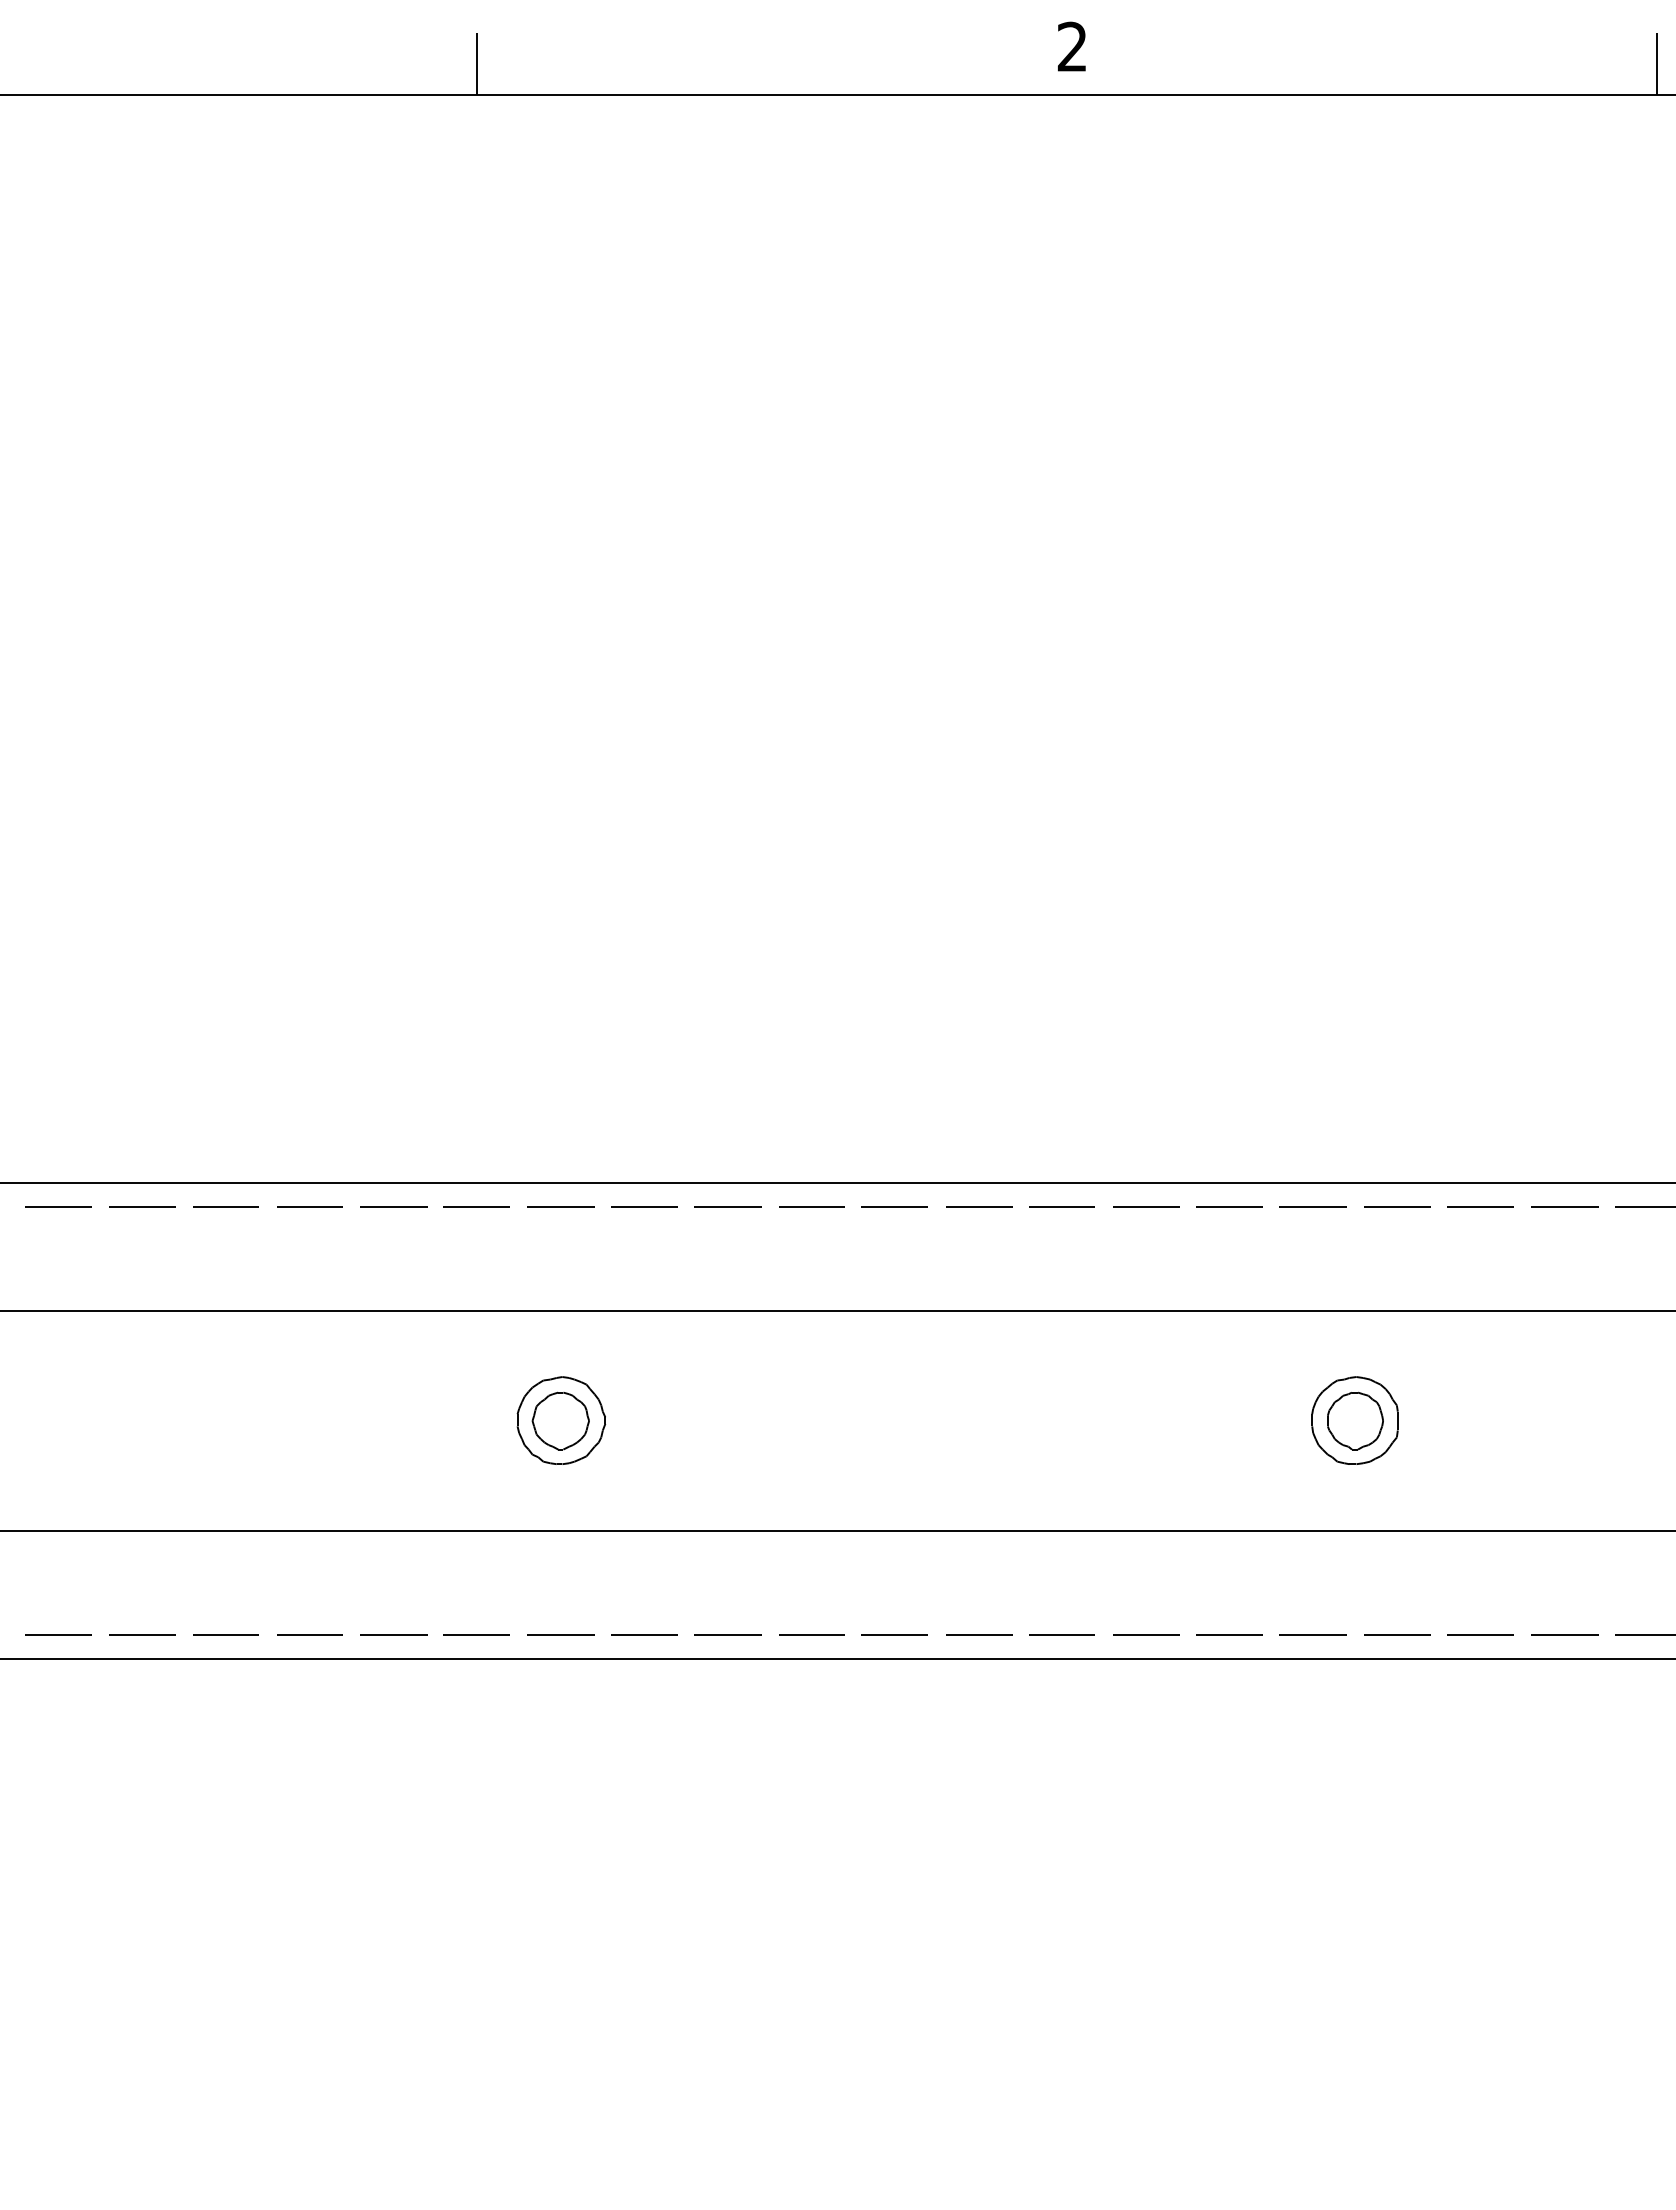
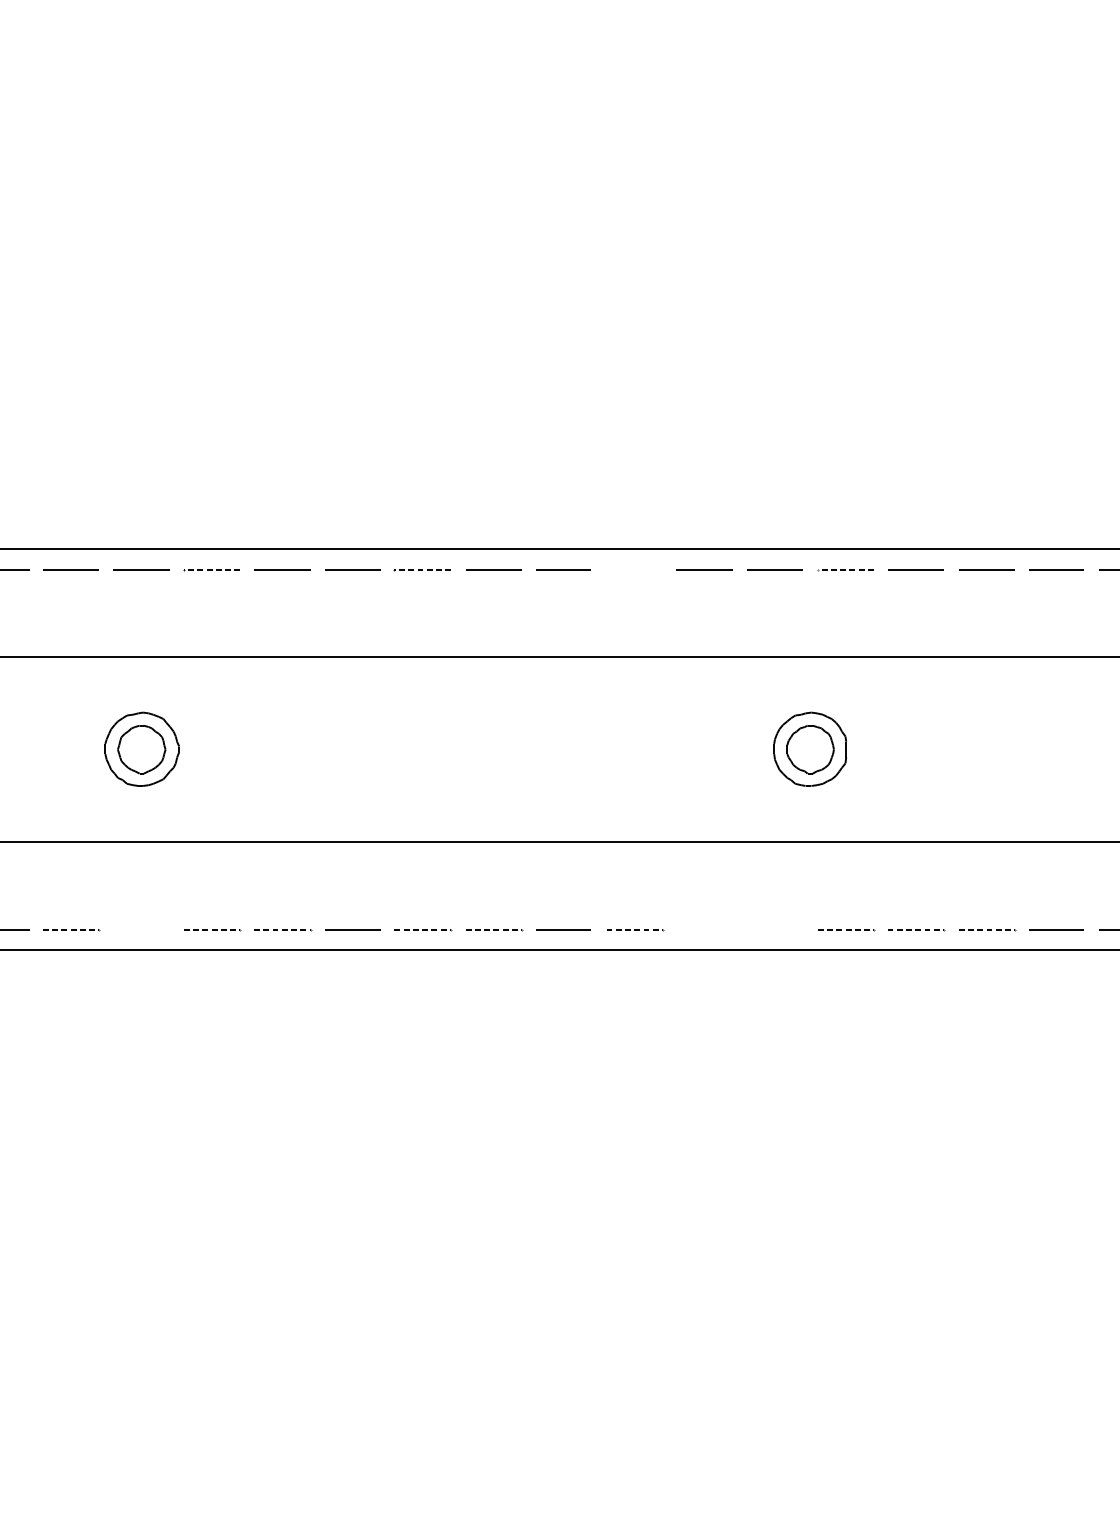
line: (1146, 1206) -> (634, 569), removed
line: (643, 1207) -> (211, 569), solid -> dashed
line: (893, 1207) -> (421, 569), solid -> dashed
line: (1396, 1207) -> (845, 569), solid -> dashed
line: (560, 1634) -> (141, 929), removed
line: (1229, 1634) -> (704, 929), removed
line: (1312, 1634) -> (774, 929), removed
line: (477, 1635) -> (71, 930), solid -> dashed
line: (645, 1635) -> (213, 930), solid -> dashed
line: (728, 1635) -> (282, 930), solid -> dashed
line: (895, 1635) -> (423, 930), solid -> dashed
line: (980, 1635) -> (495, 930), solid -> dashed
line: (1147, 1635) -> (635, 930), solid -> dashed
line: (1397, 1635) -> (845, 930), solid -> dashed
line: (1481, 1635) -> (916, 930), solid -> dashed
line: (1566, 1635) -> (988, 930), solid -> dashed

